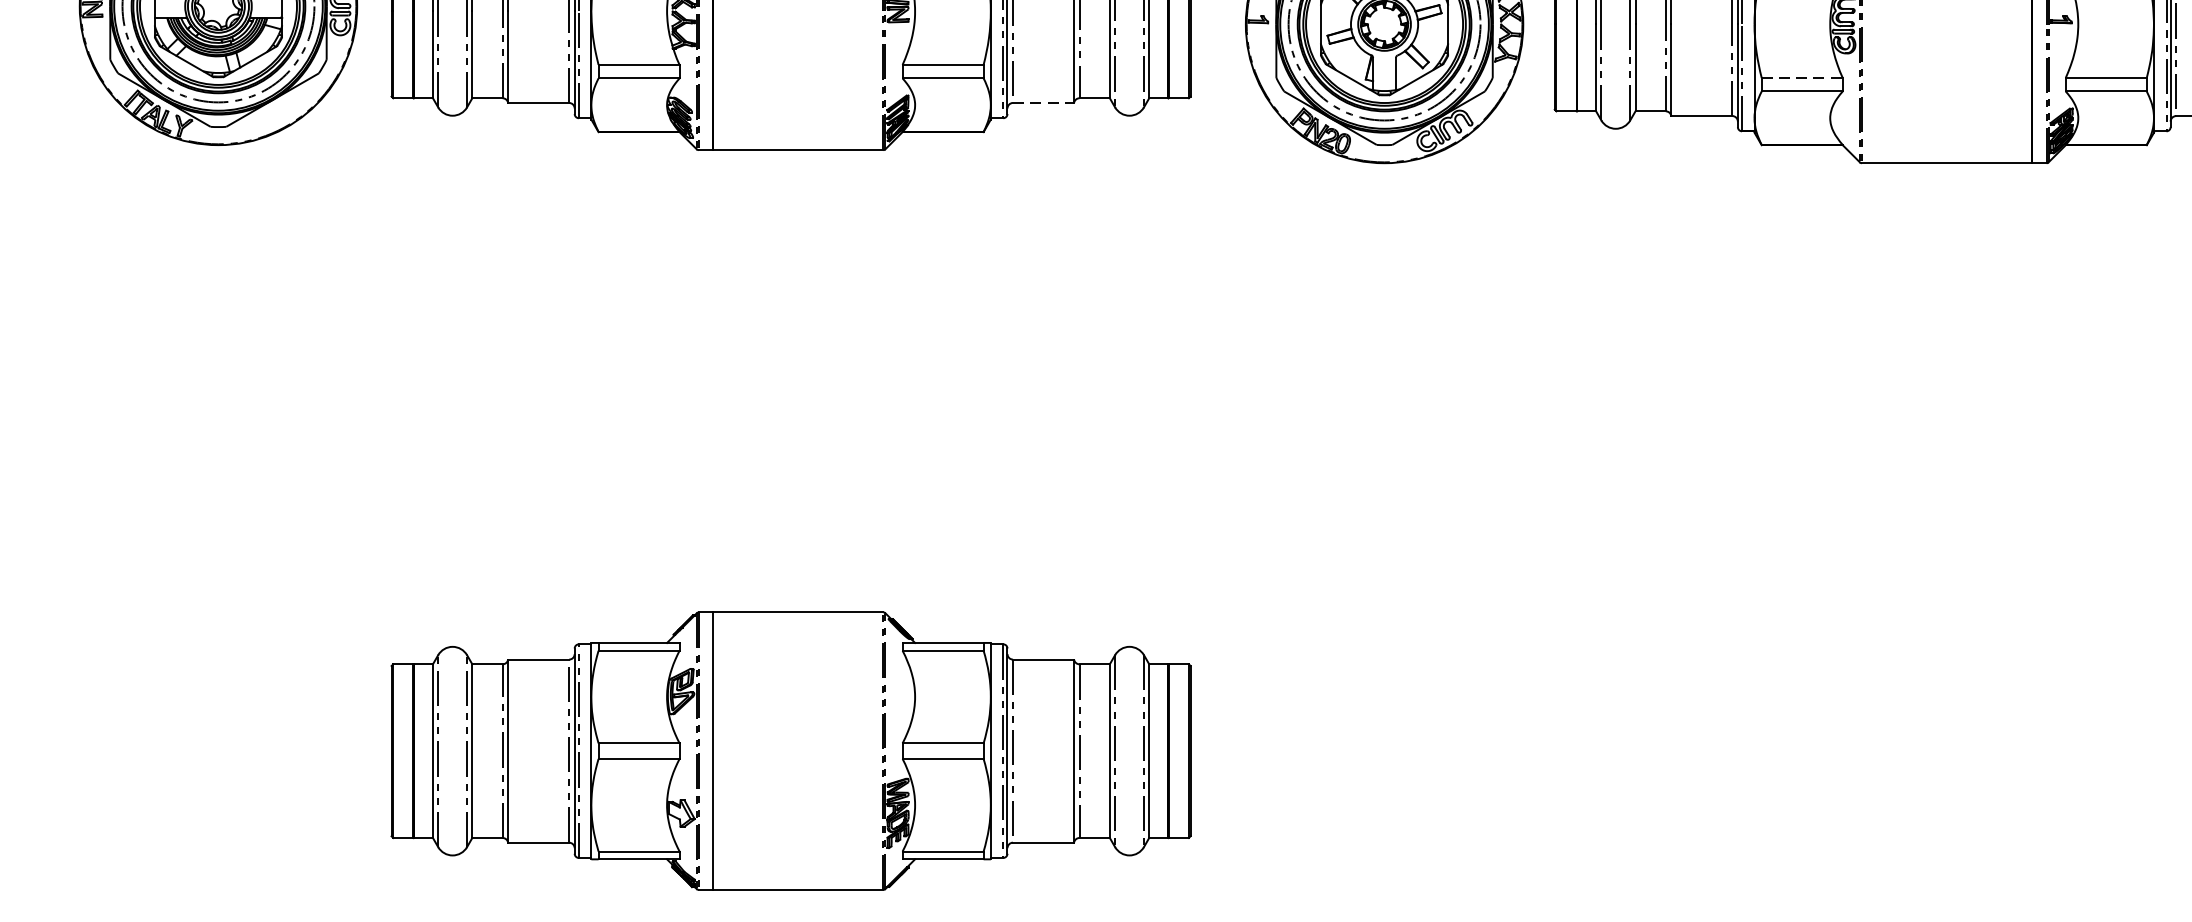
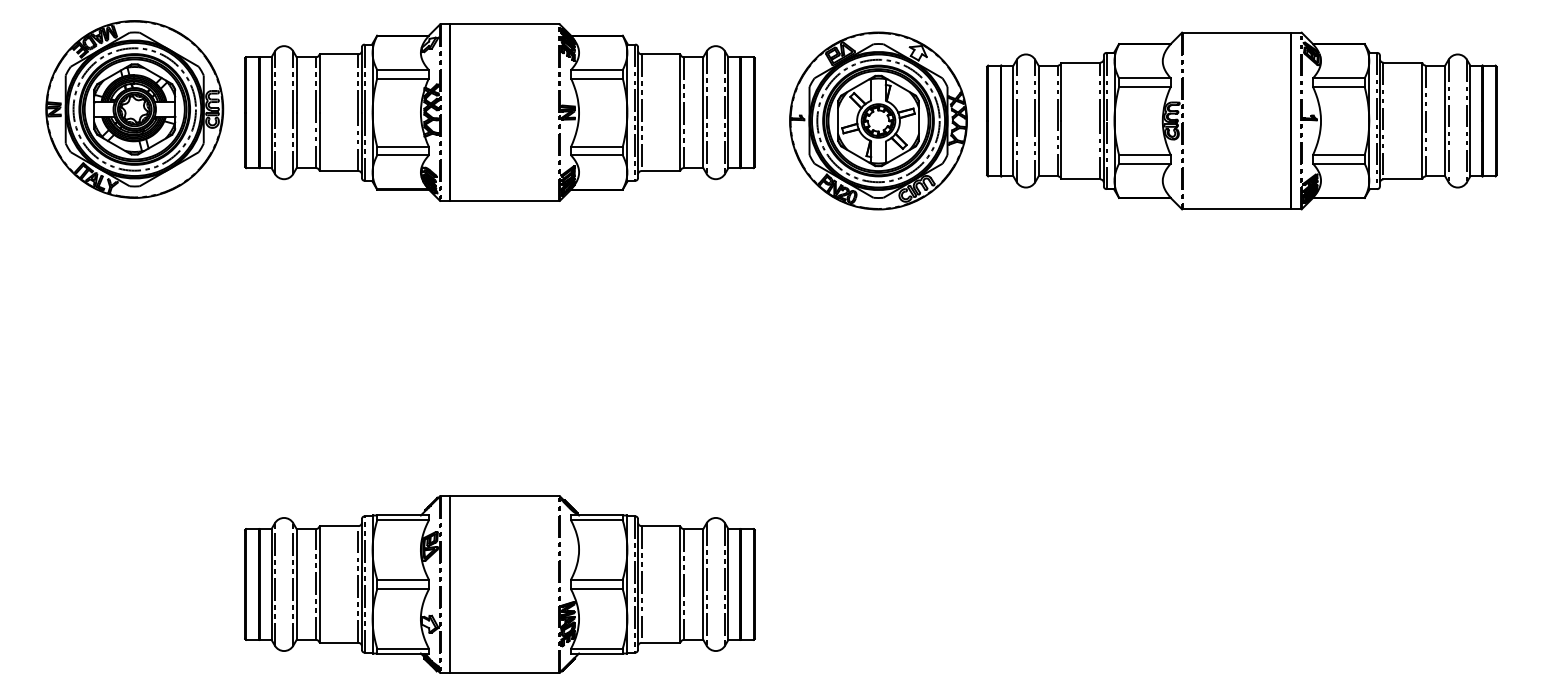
line: (1801, 78) -> (1144, 155), dashed -> solid
line: (1044, 103) -> (661, 171), dashed -> solid

